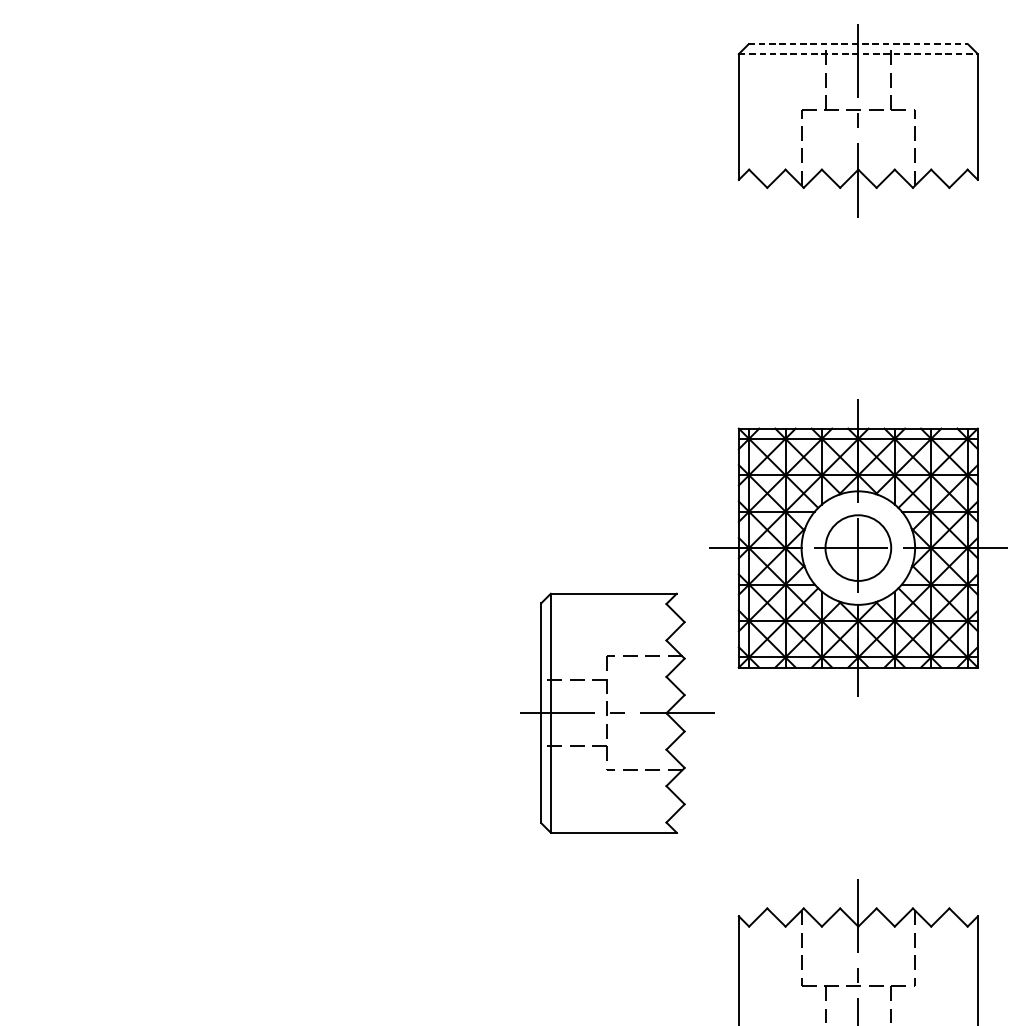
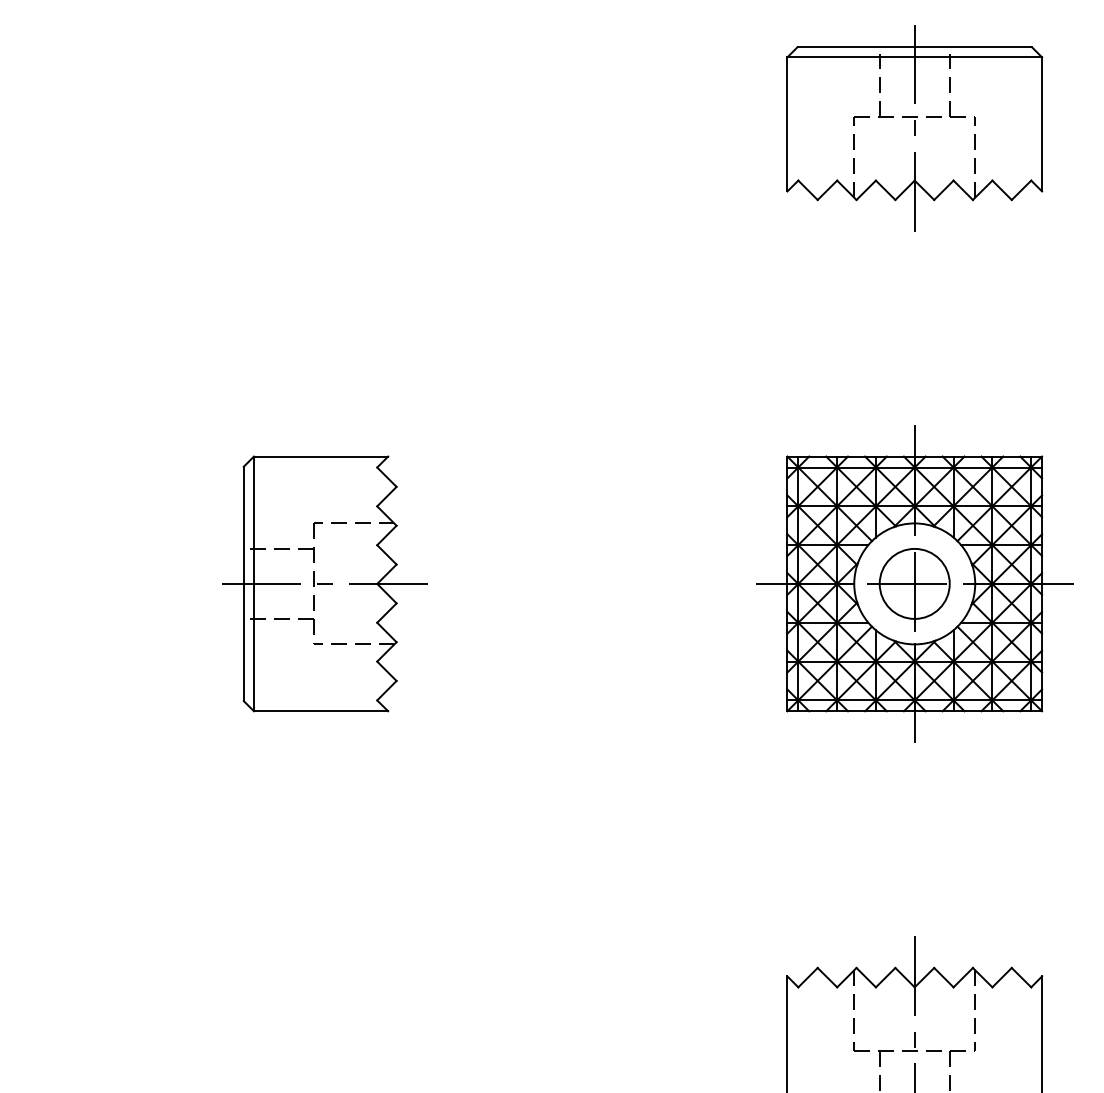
line: (859, 44) -> (915, 47), dashed -> solid
line: (859, 54) -> (915, 57), dashed -> solid
part: (616, 712) -> (324, 583), moved

